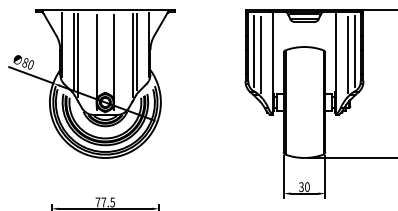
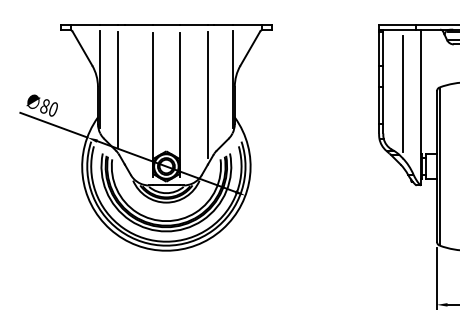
line: (136, 51) -> (213, 89), removed
line: (253, 51) -> (391, 89), removed
line: (78, 55) -> (125, 95), removed

